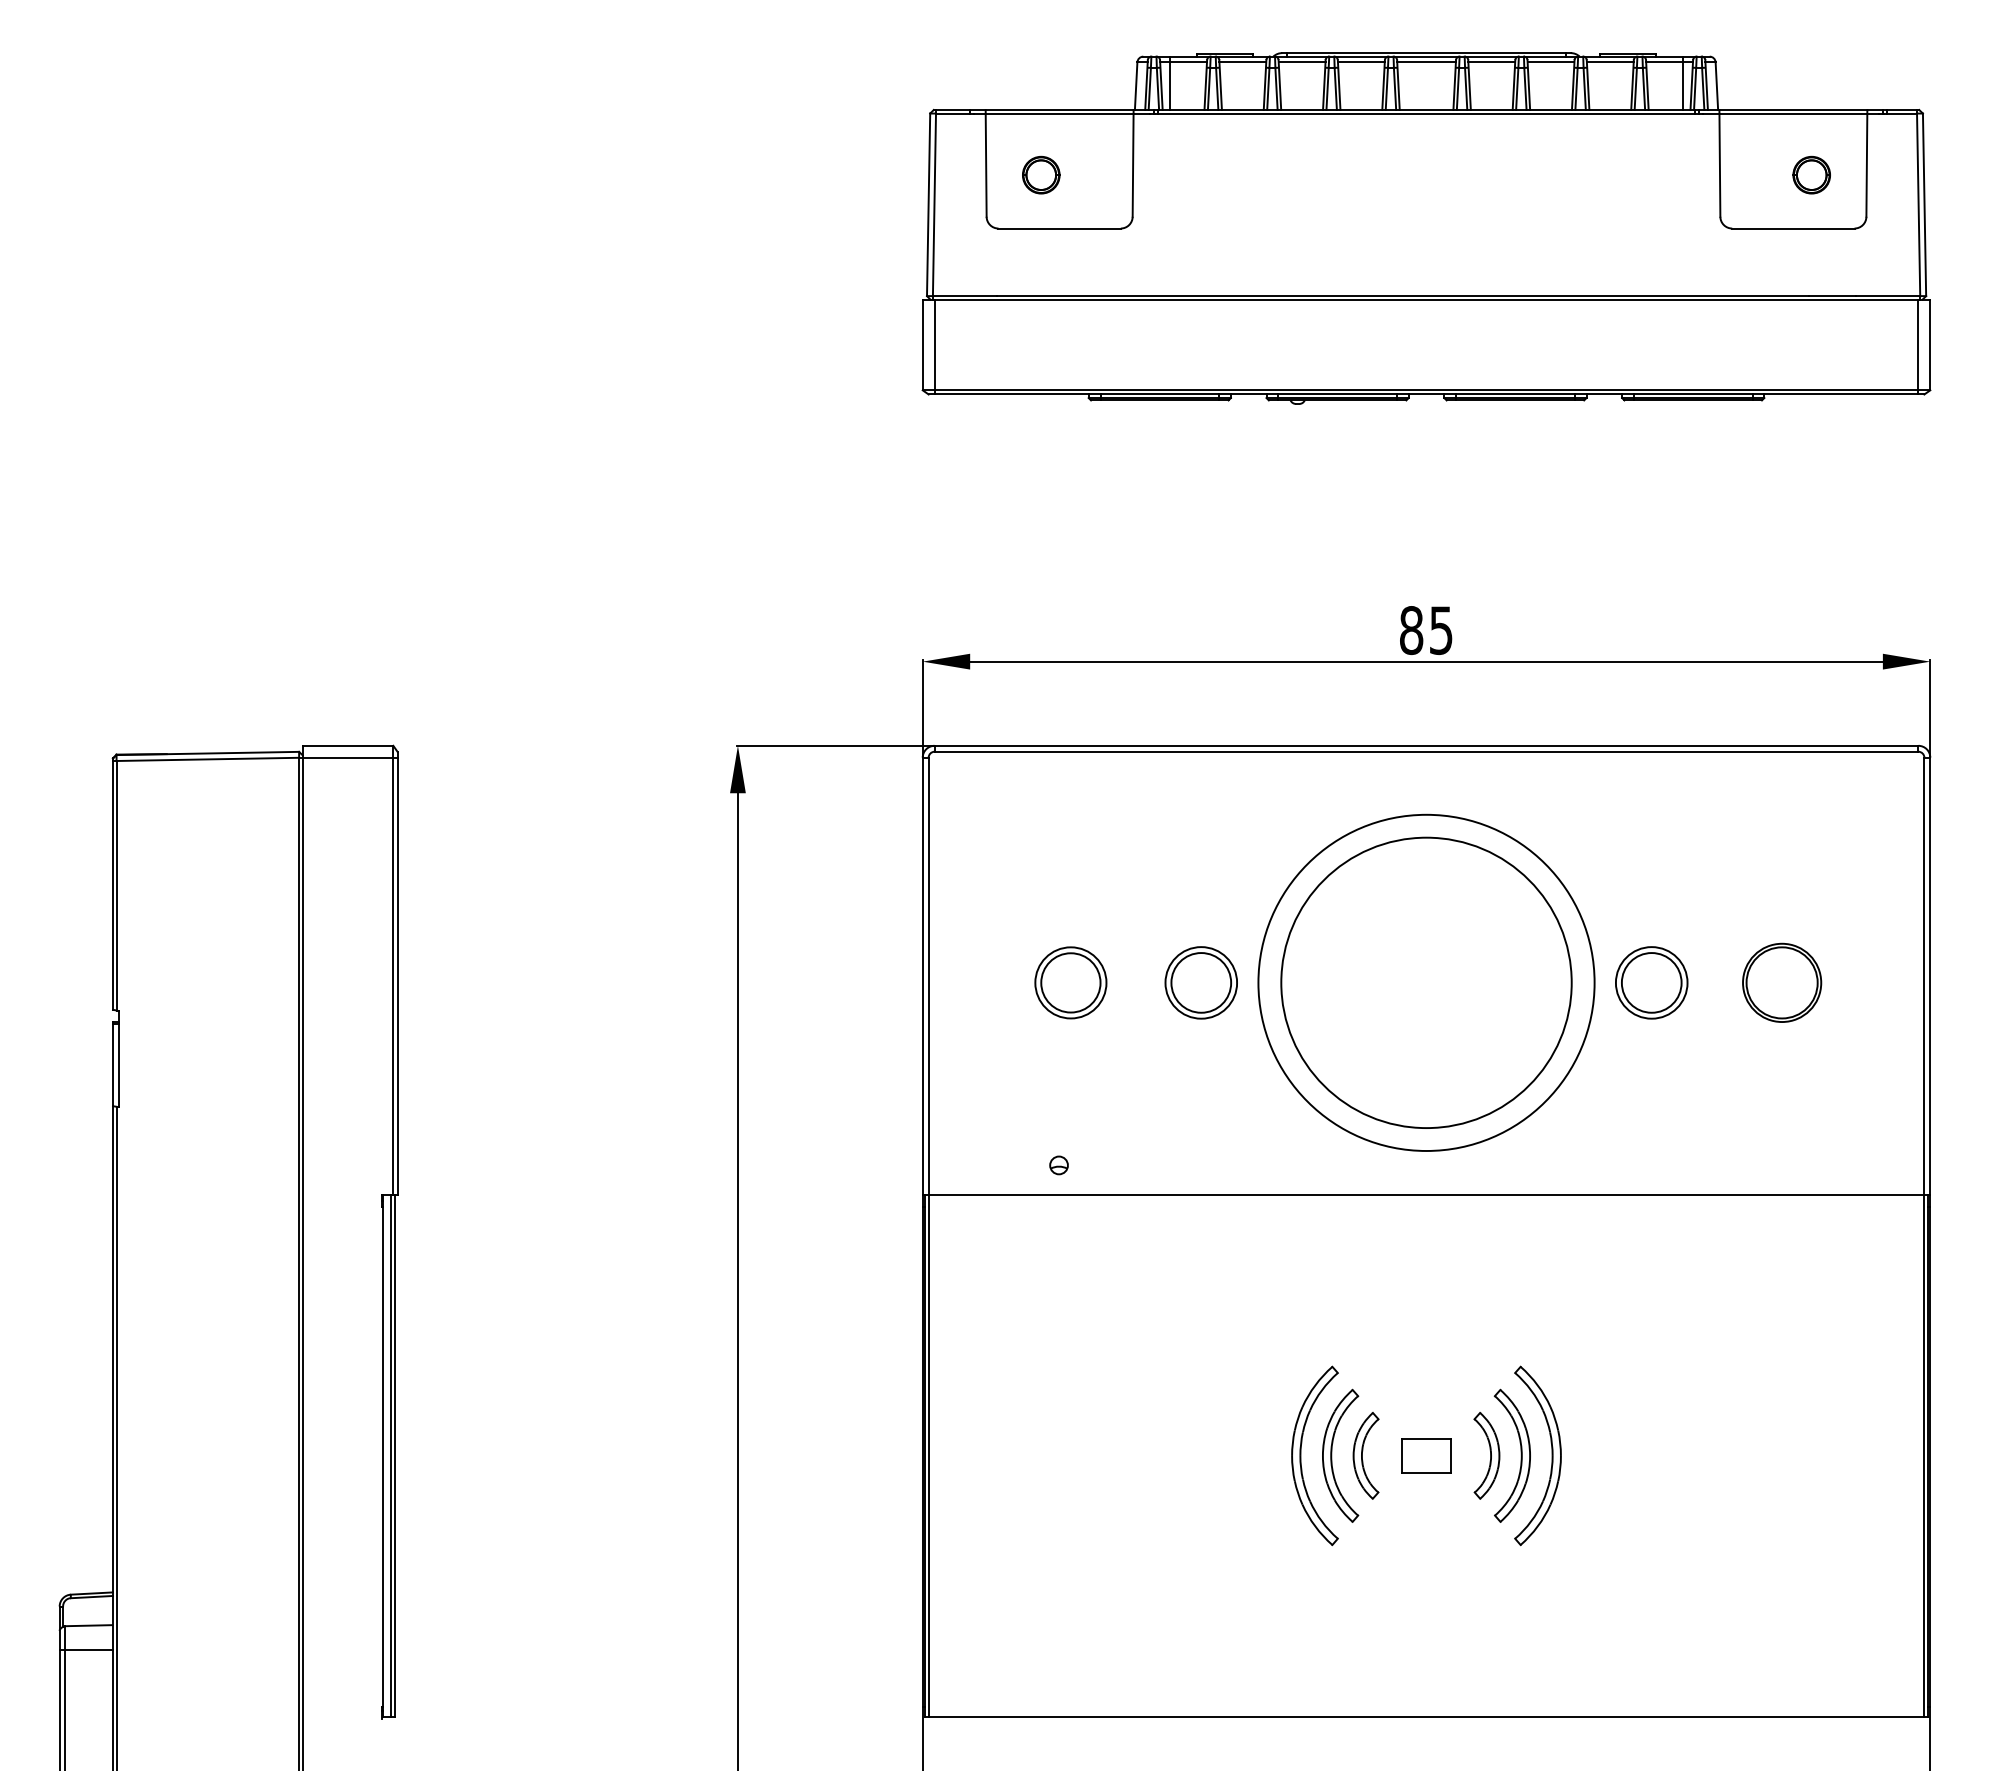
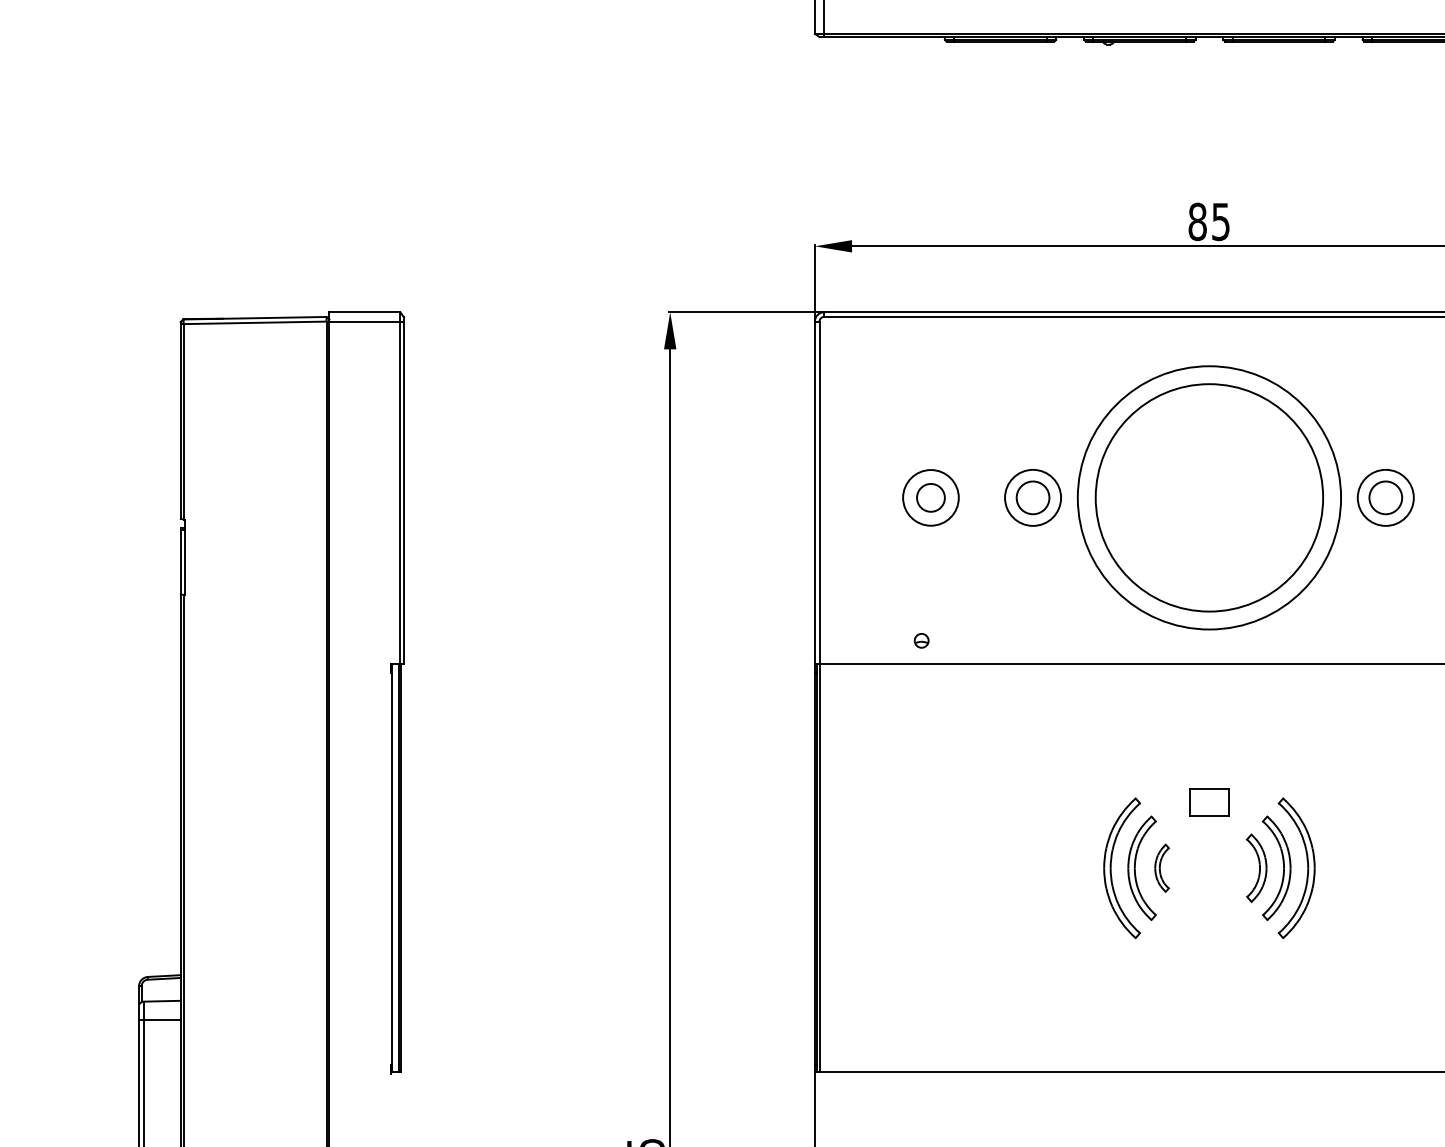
circle: (1070, 982) -> (930, 497), size x0.6
circle: (1201, 982) -> (1033, 497), size x0.7
circle: (1651, 982) -> (1385, 497), size x0.7
part: (1365, 1455) -> (1161, 867), size x0.7
part: (1426, 1455) -> (1209, 802), moved

